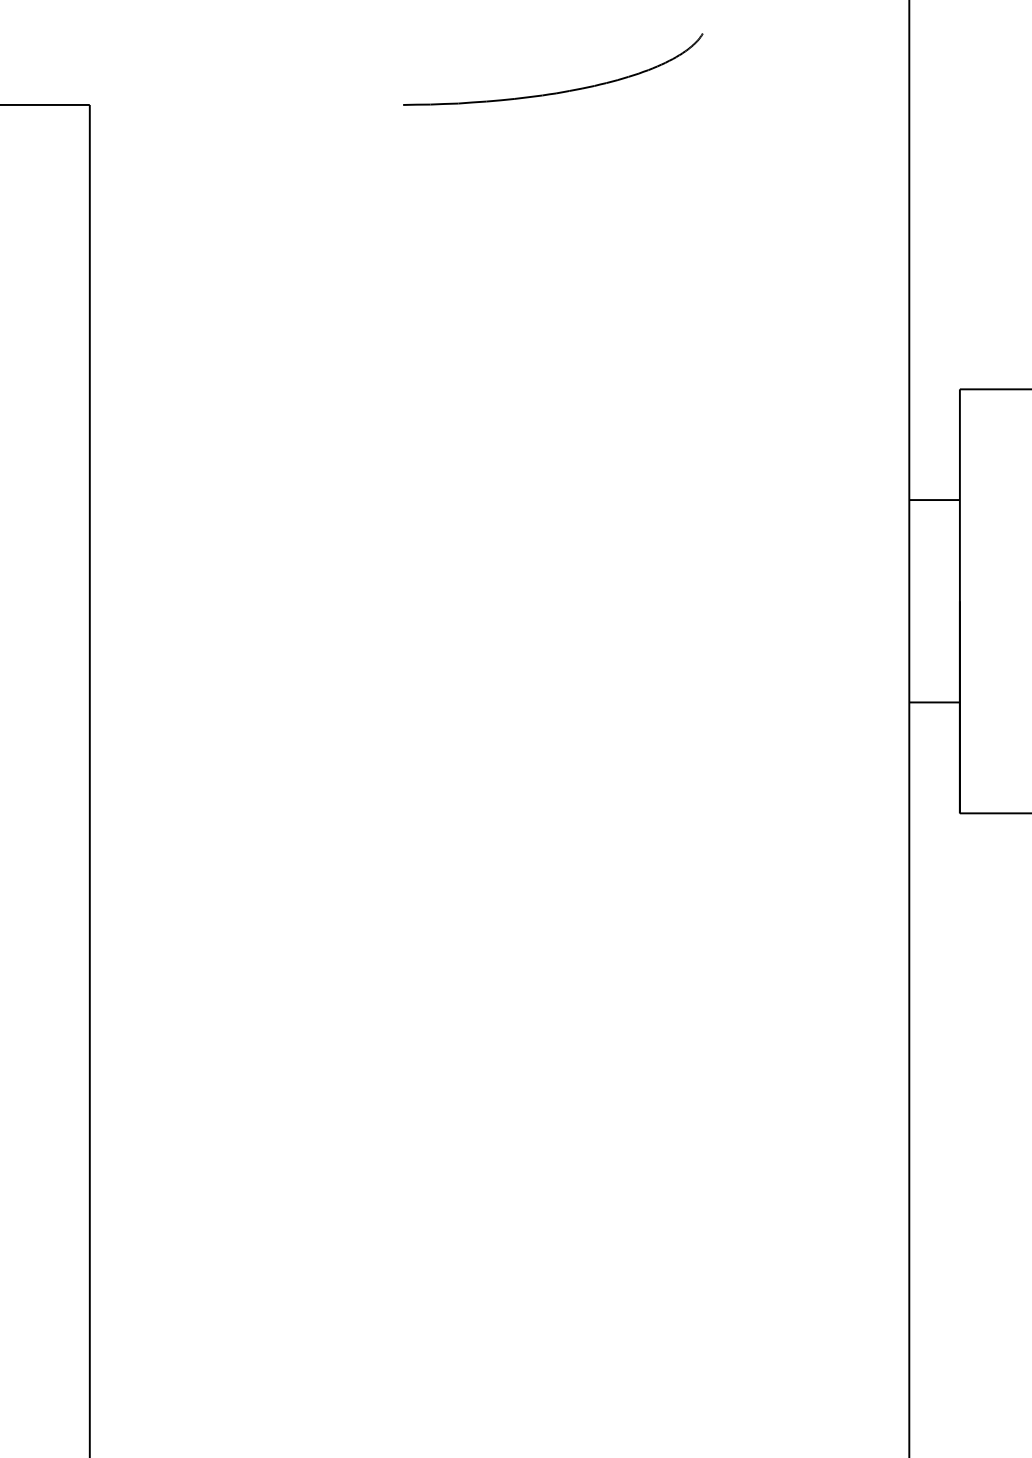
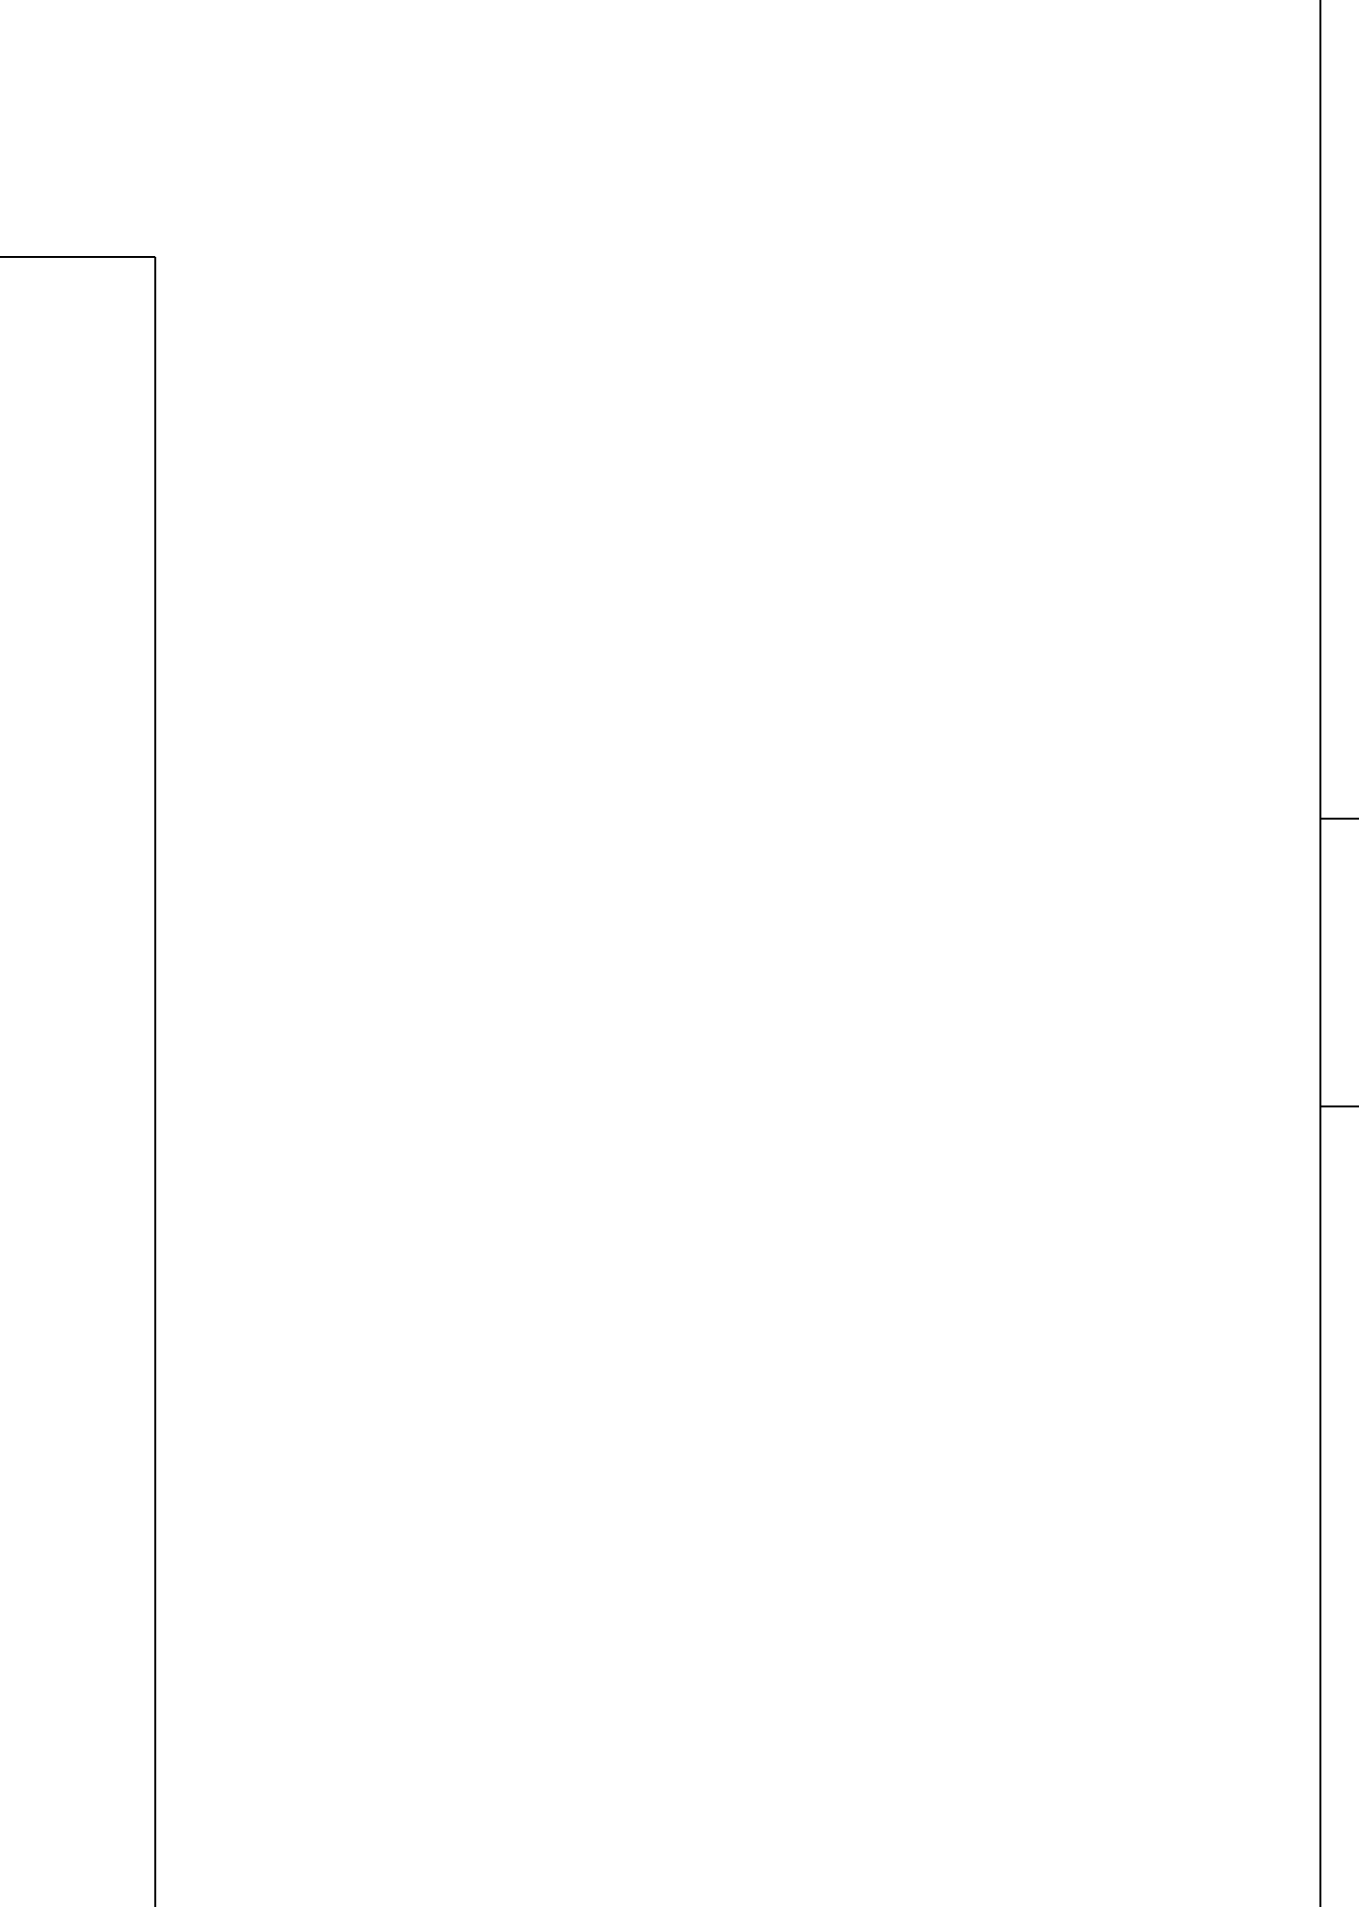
part: (559, 91) -> (823, 237), removed

